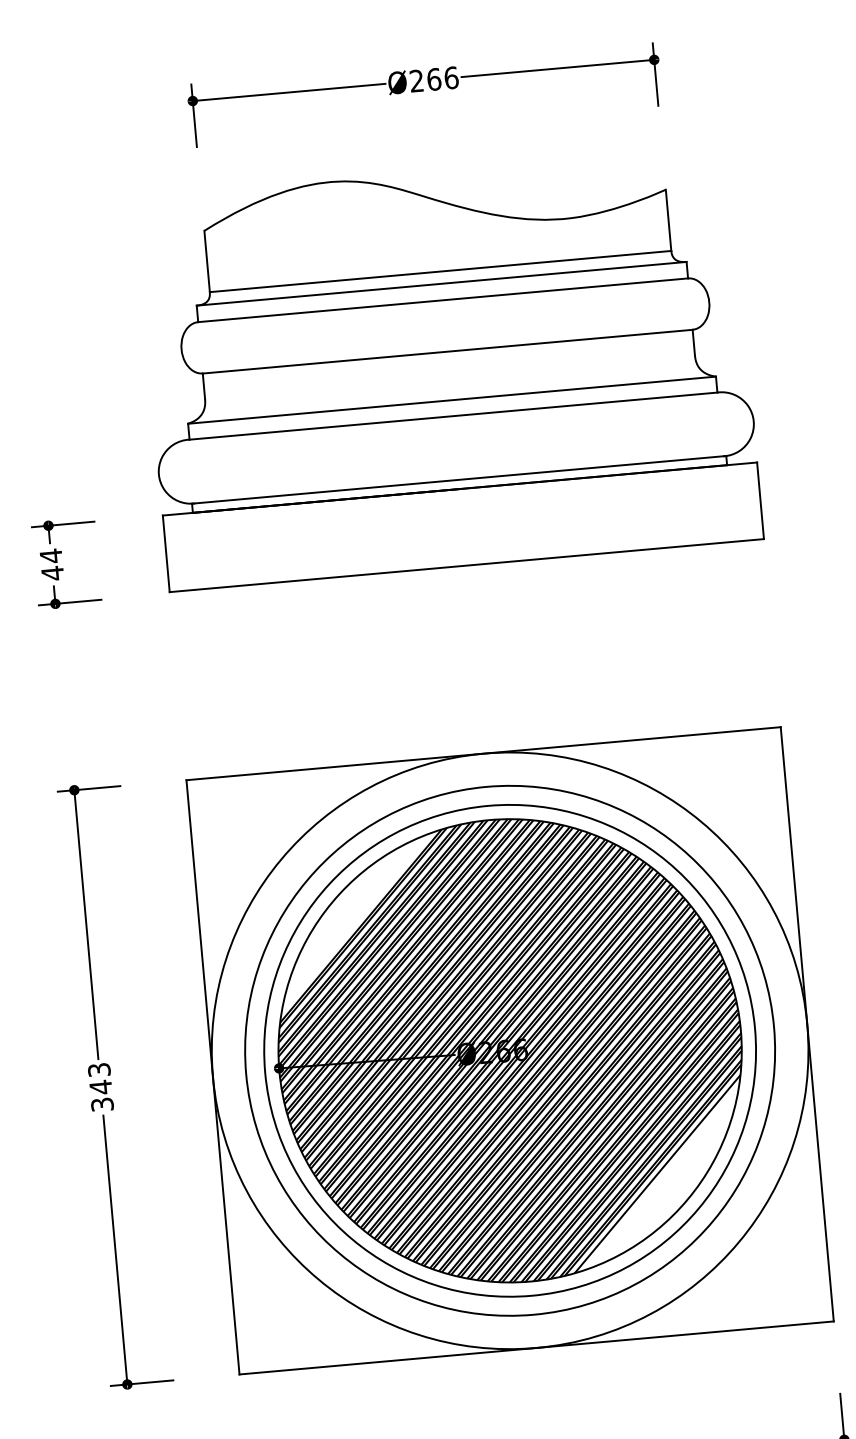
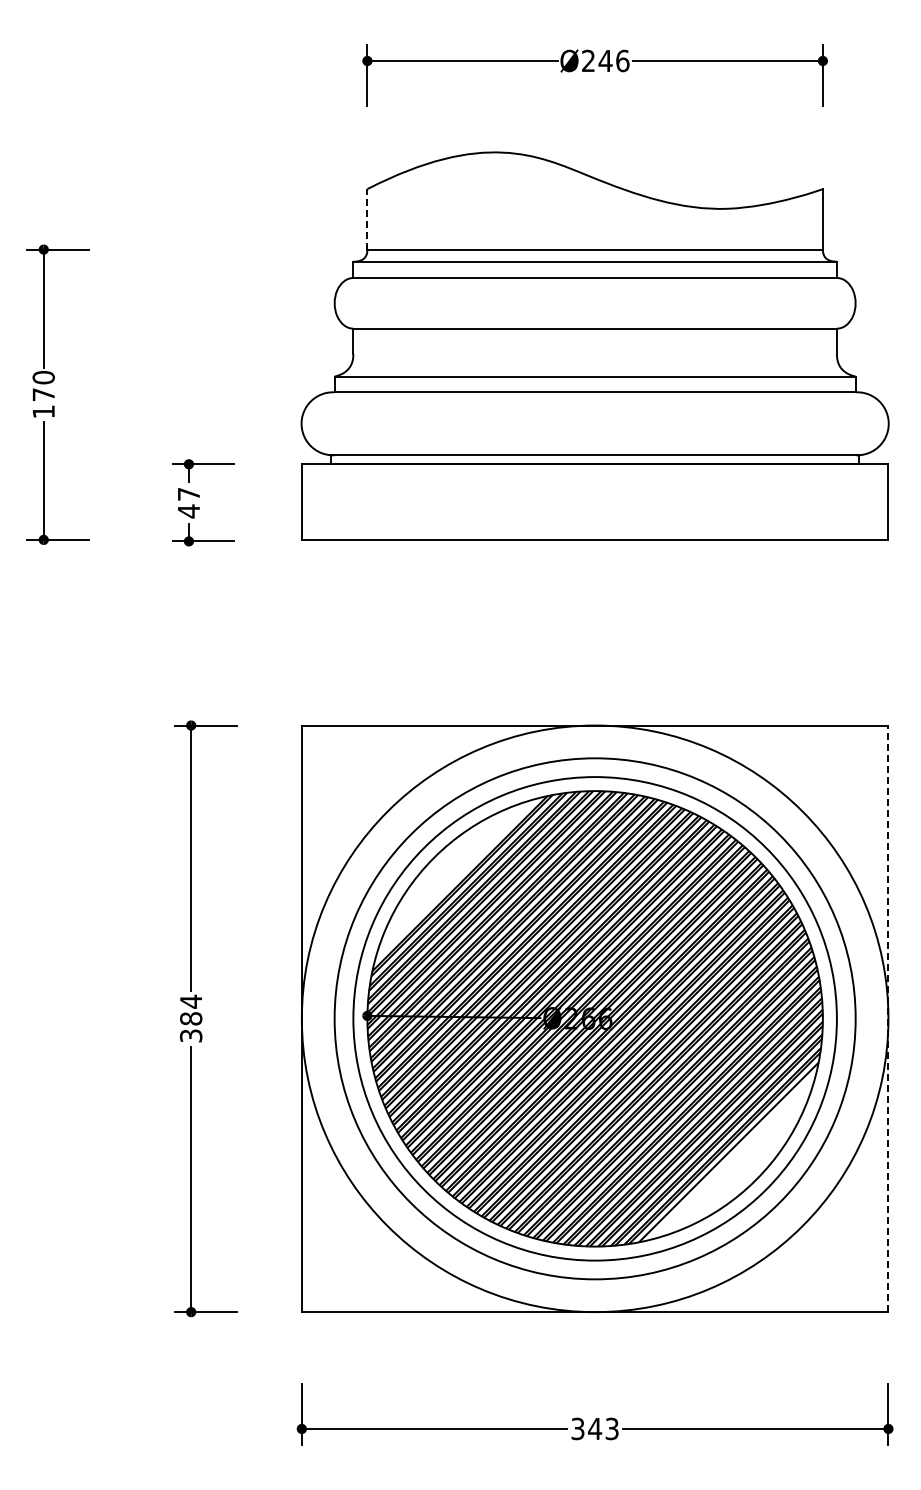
text: (433, 79) -> (605, 60), Ø266 -> Ø246
line: (207, 260) -> (367, 218), solid -> dashed
text: (50, 556) -> (188, 494), 44 -> 47
line: (807, 1023) -> (888, 1018), solid -> dashed
text: (100, 1077) -> (191, 1009), 343 -> 384

